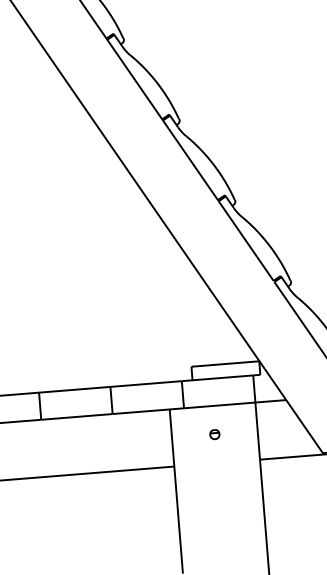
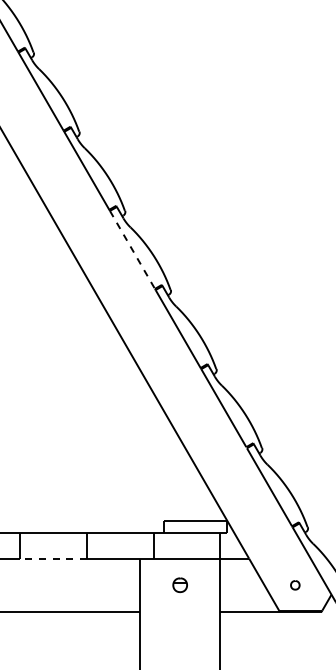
line: (134, 80) -> (132, 250), solid -> dashed
line: (76, 416) -> (53, 558), solid -> dashed
part: (215, 434) -> (180, 585), size x1.6

